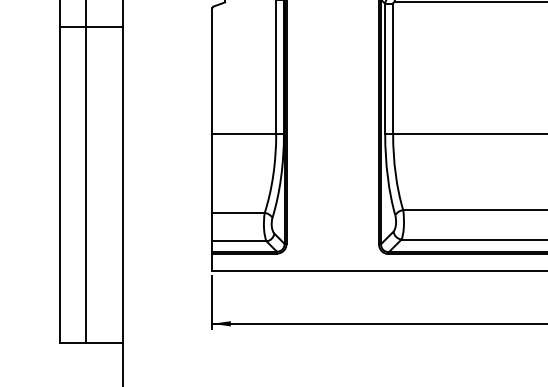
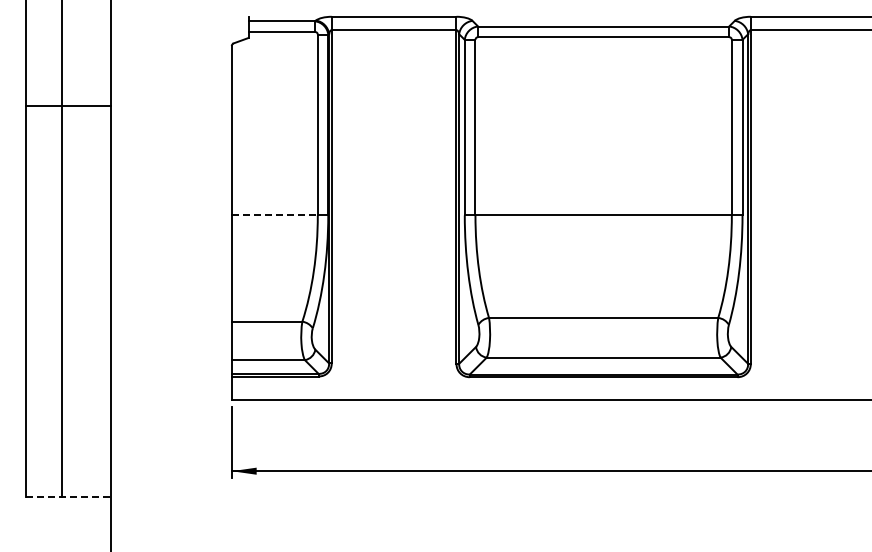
line: (91, 27) -> (68, 106), moved
line: (244, 134) -> (275, 215), solid -> dashed
line: (91, 343) -> (68, 497), solid -> dashed

